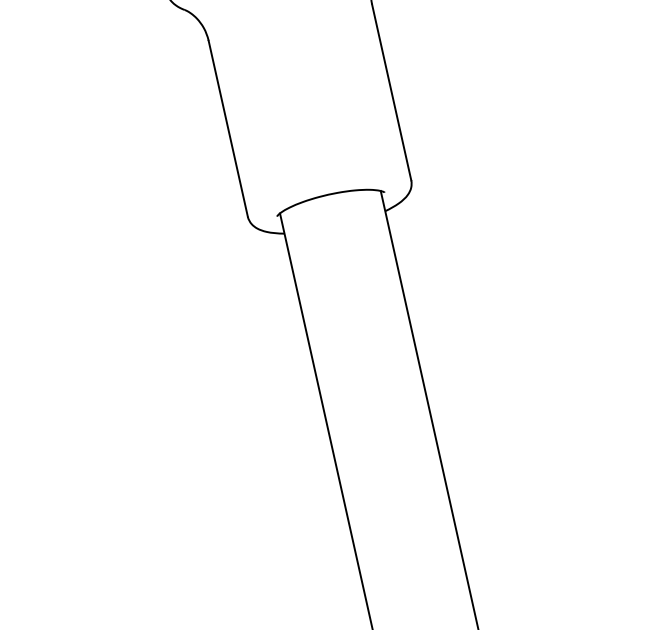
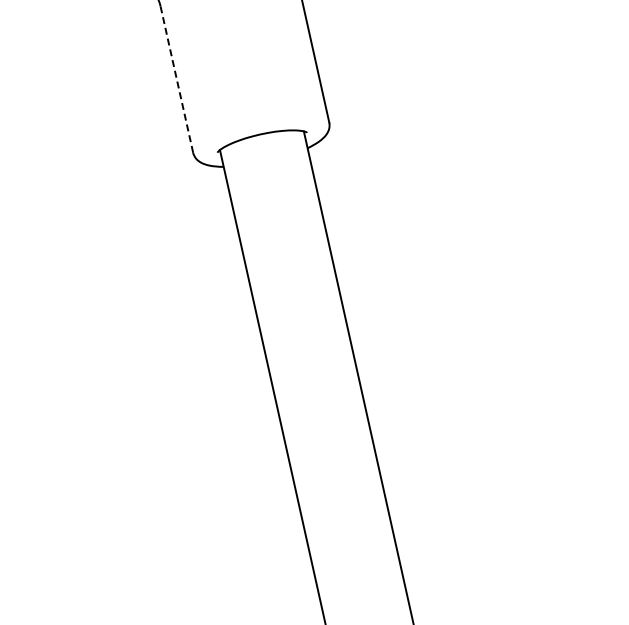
line: (227, 128) -> (176, 79), solid -> dashed

